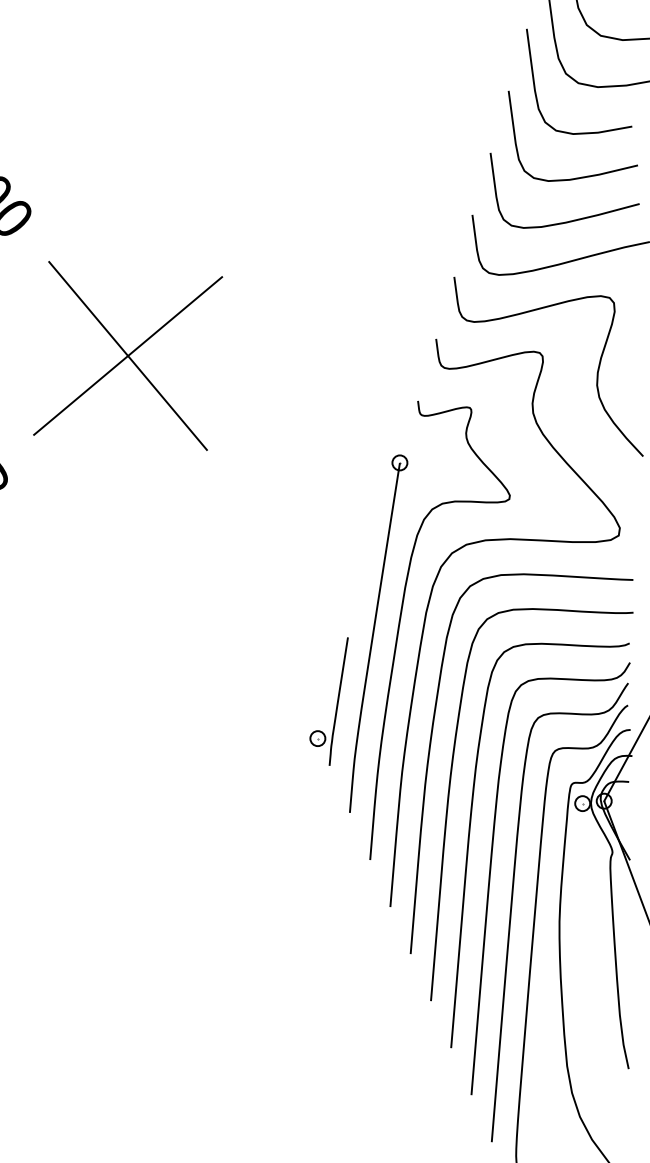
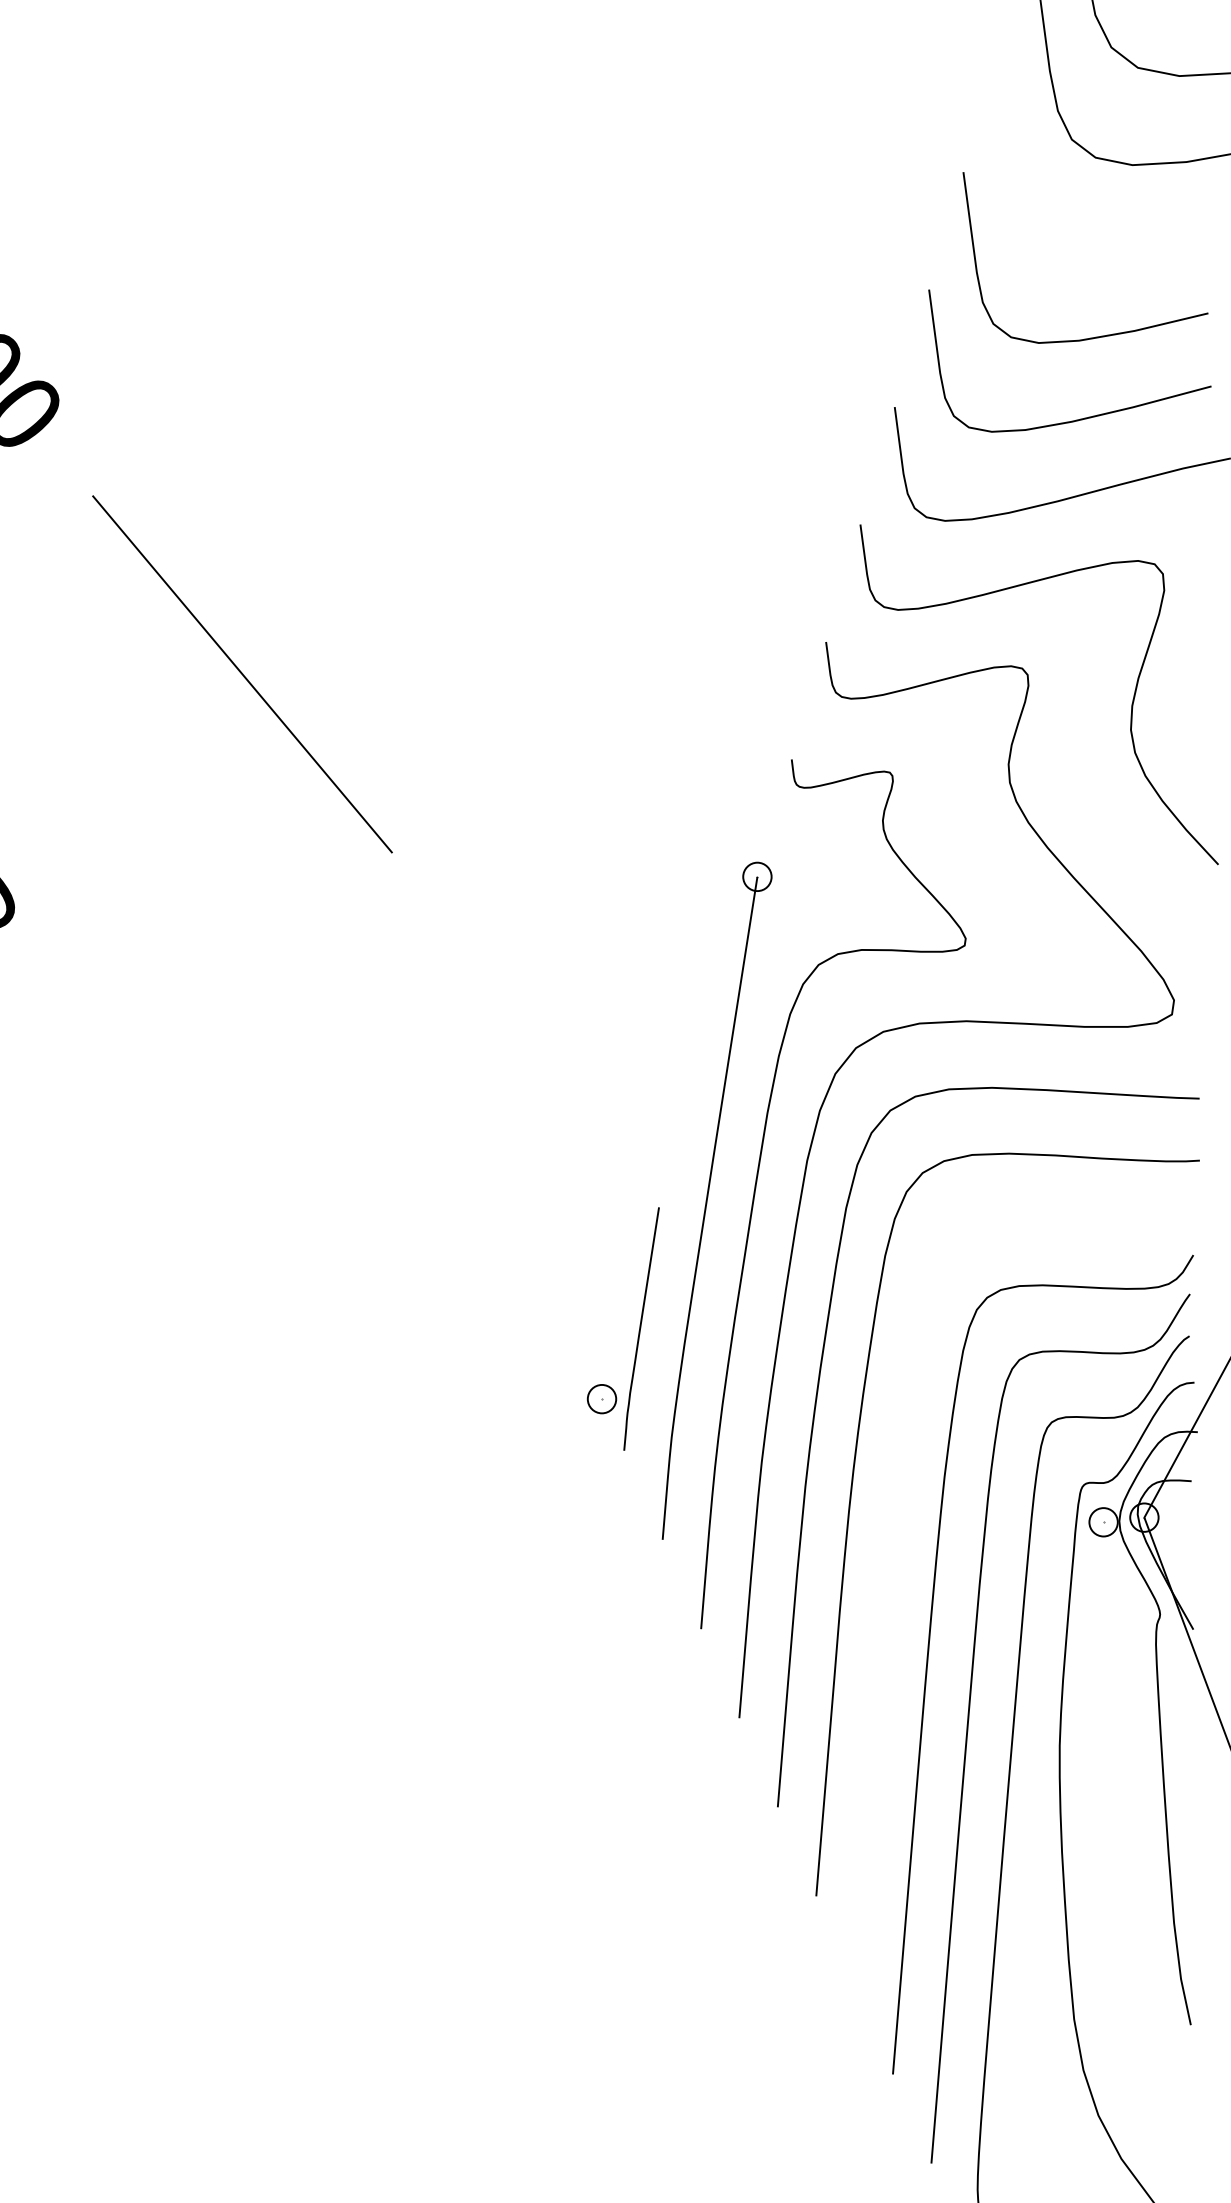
curve: (535, 84) -> (1014, 160), removed
line: (128, 355) -> (243, 673), removed
curve: (469, 844) -> (889, 1599), removed

